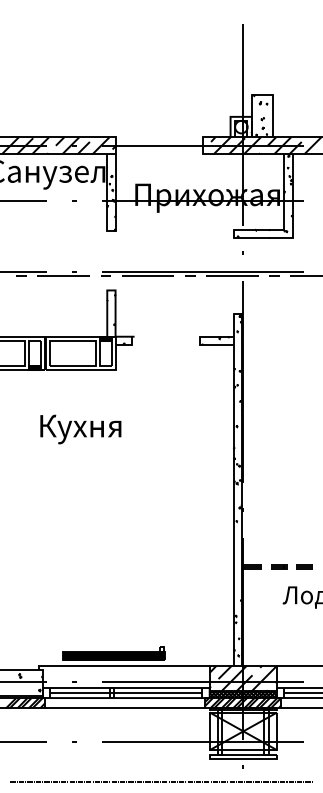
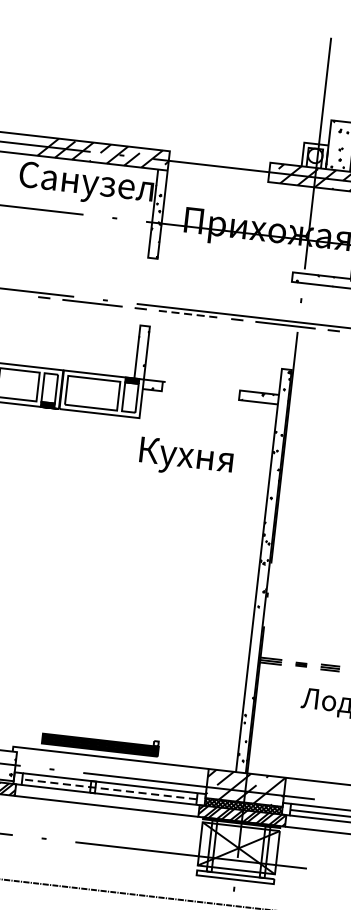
line: (148, 276) -> (189, 314), solid -> dashed
text: (80, 429) -> (185, 458), moved
part: (279, 566) -> (301, 664), size x0.6
line: (125, 693) -> (108, 789), solid -> dashed

